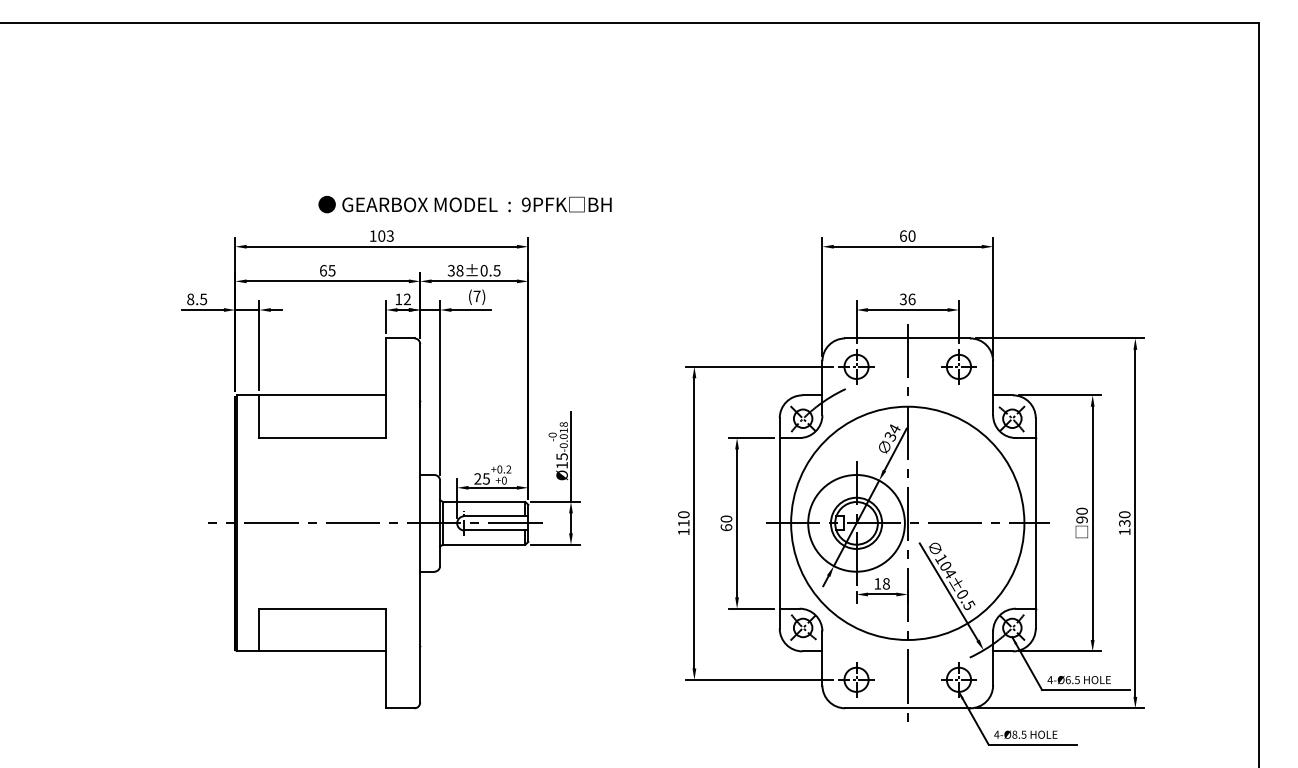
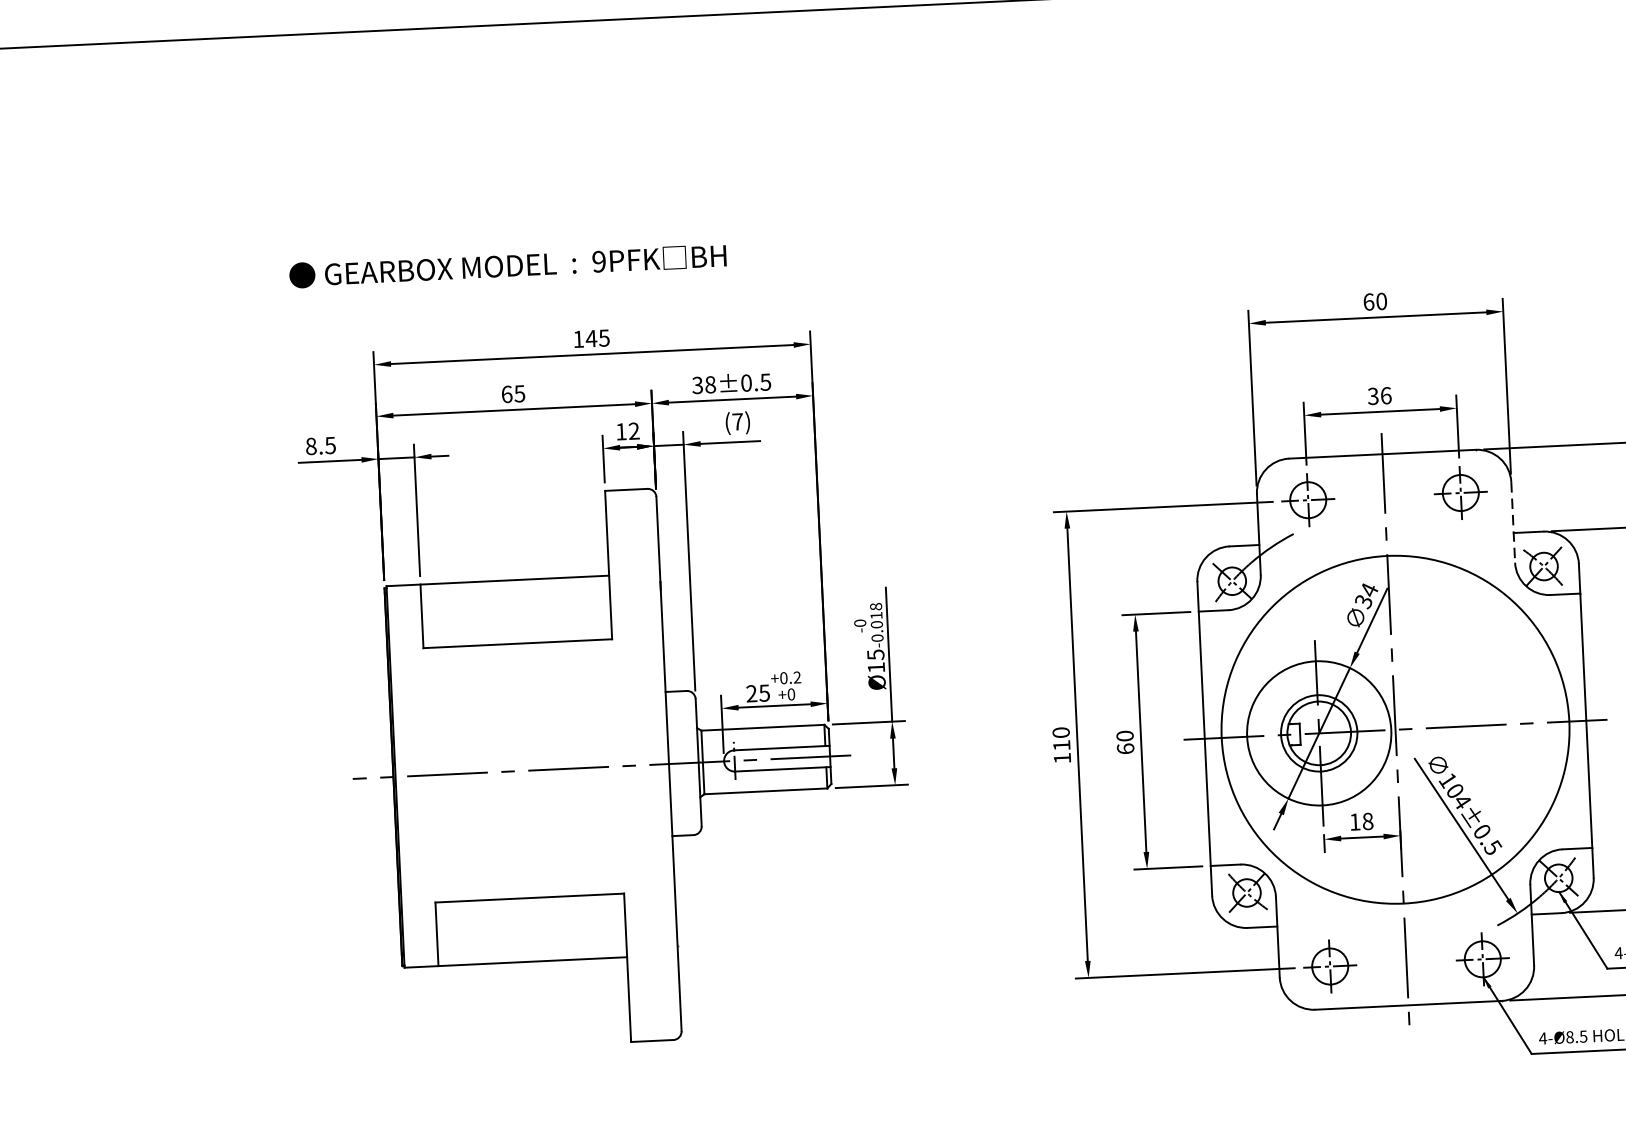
text: (464, 204) -> (507, 265), moved
text: (385, 235) -> (597, 337), 103 -> 145
line: (993, 388) -> (1513, 522), solid -> dashed

